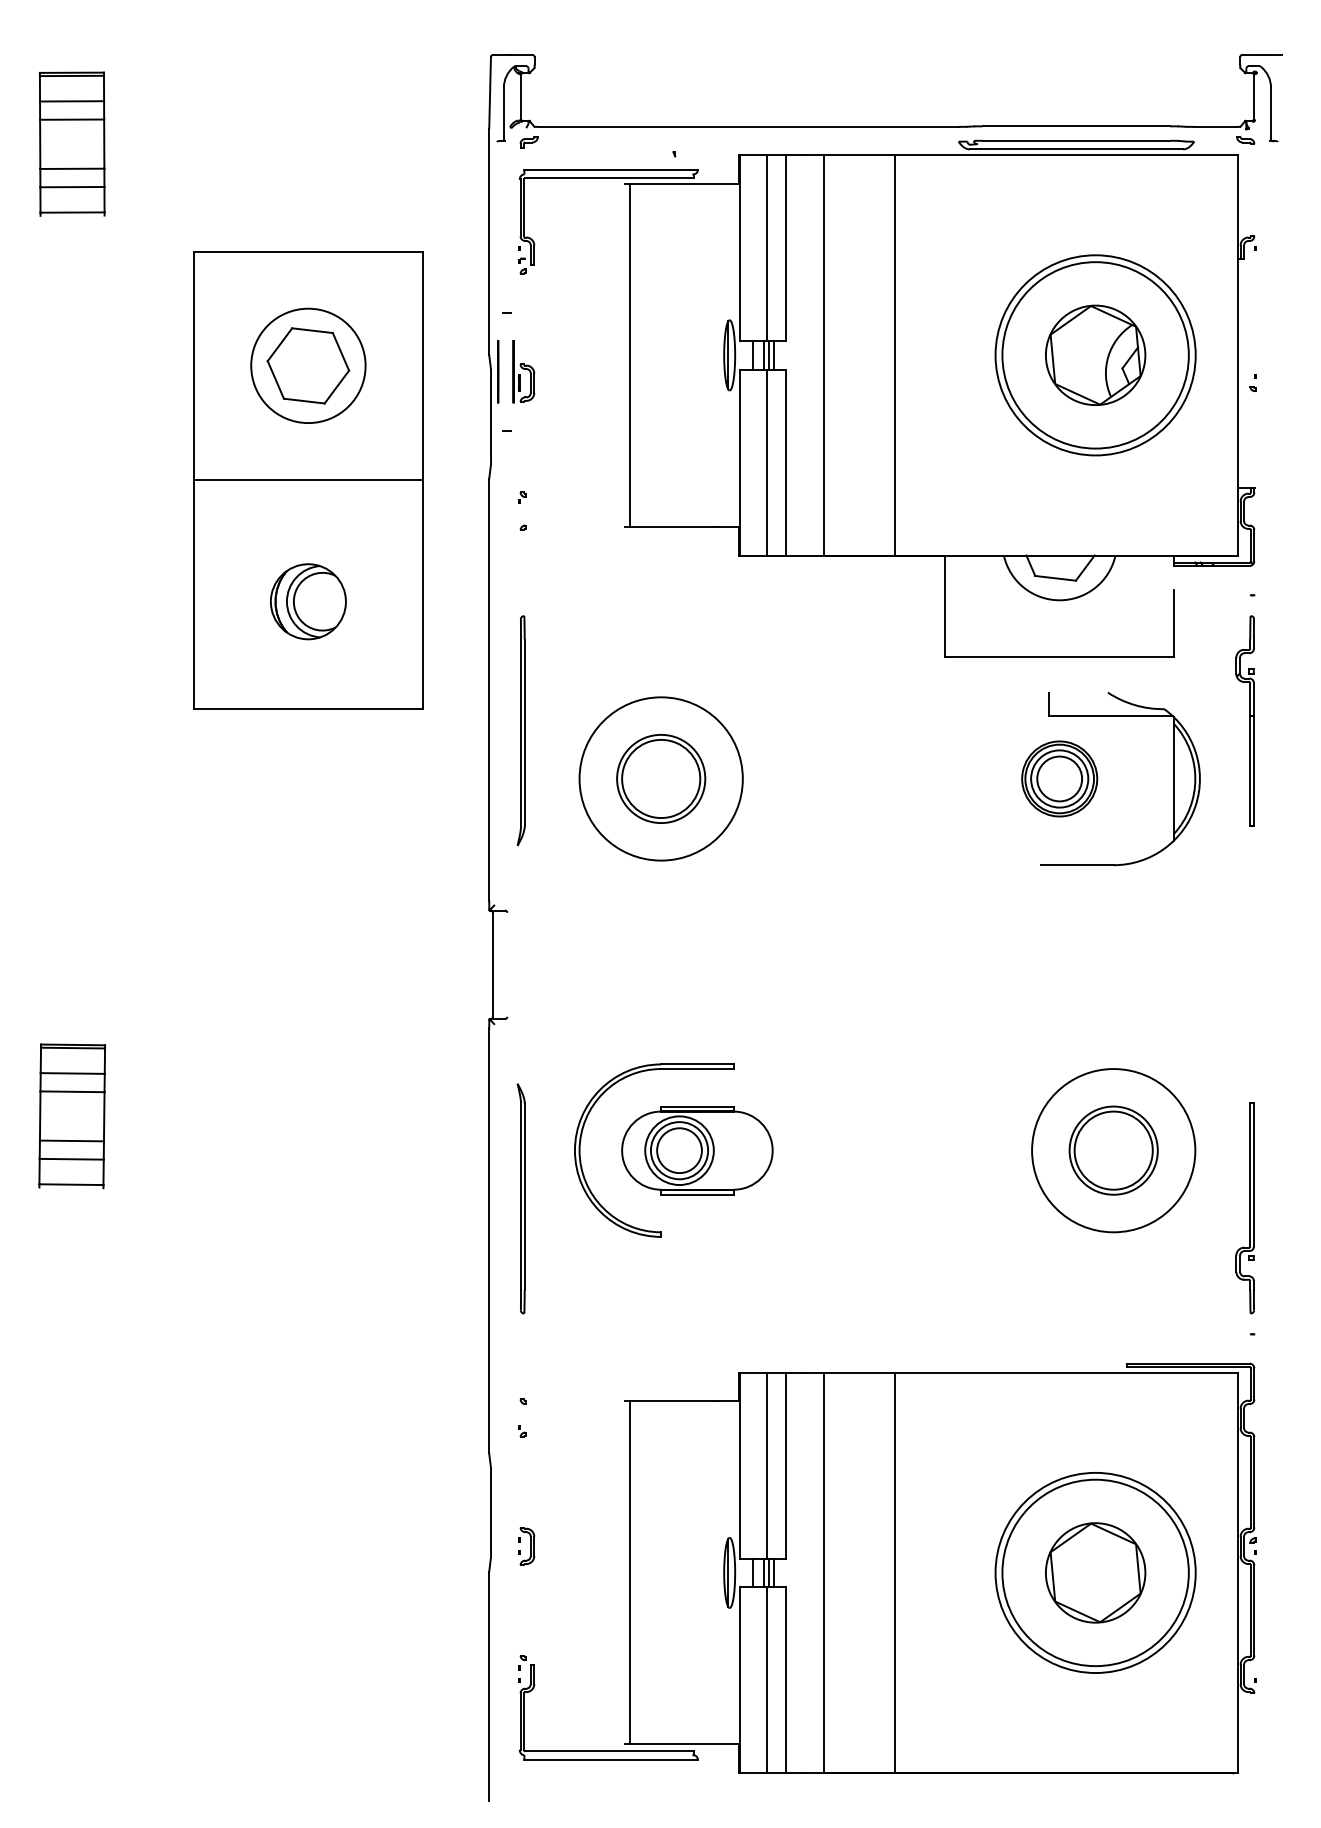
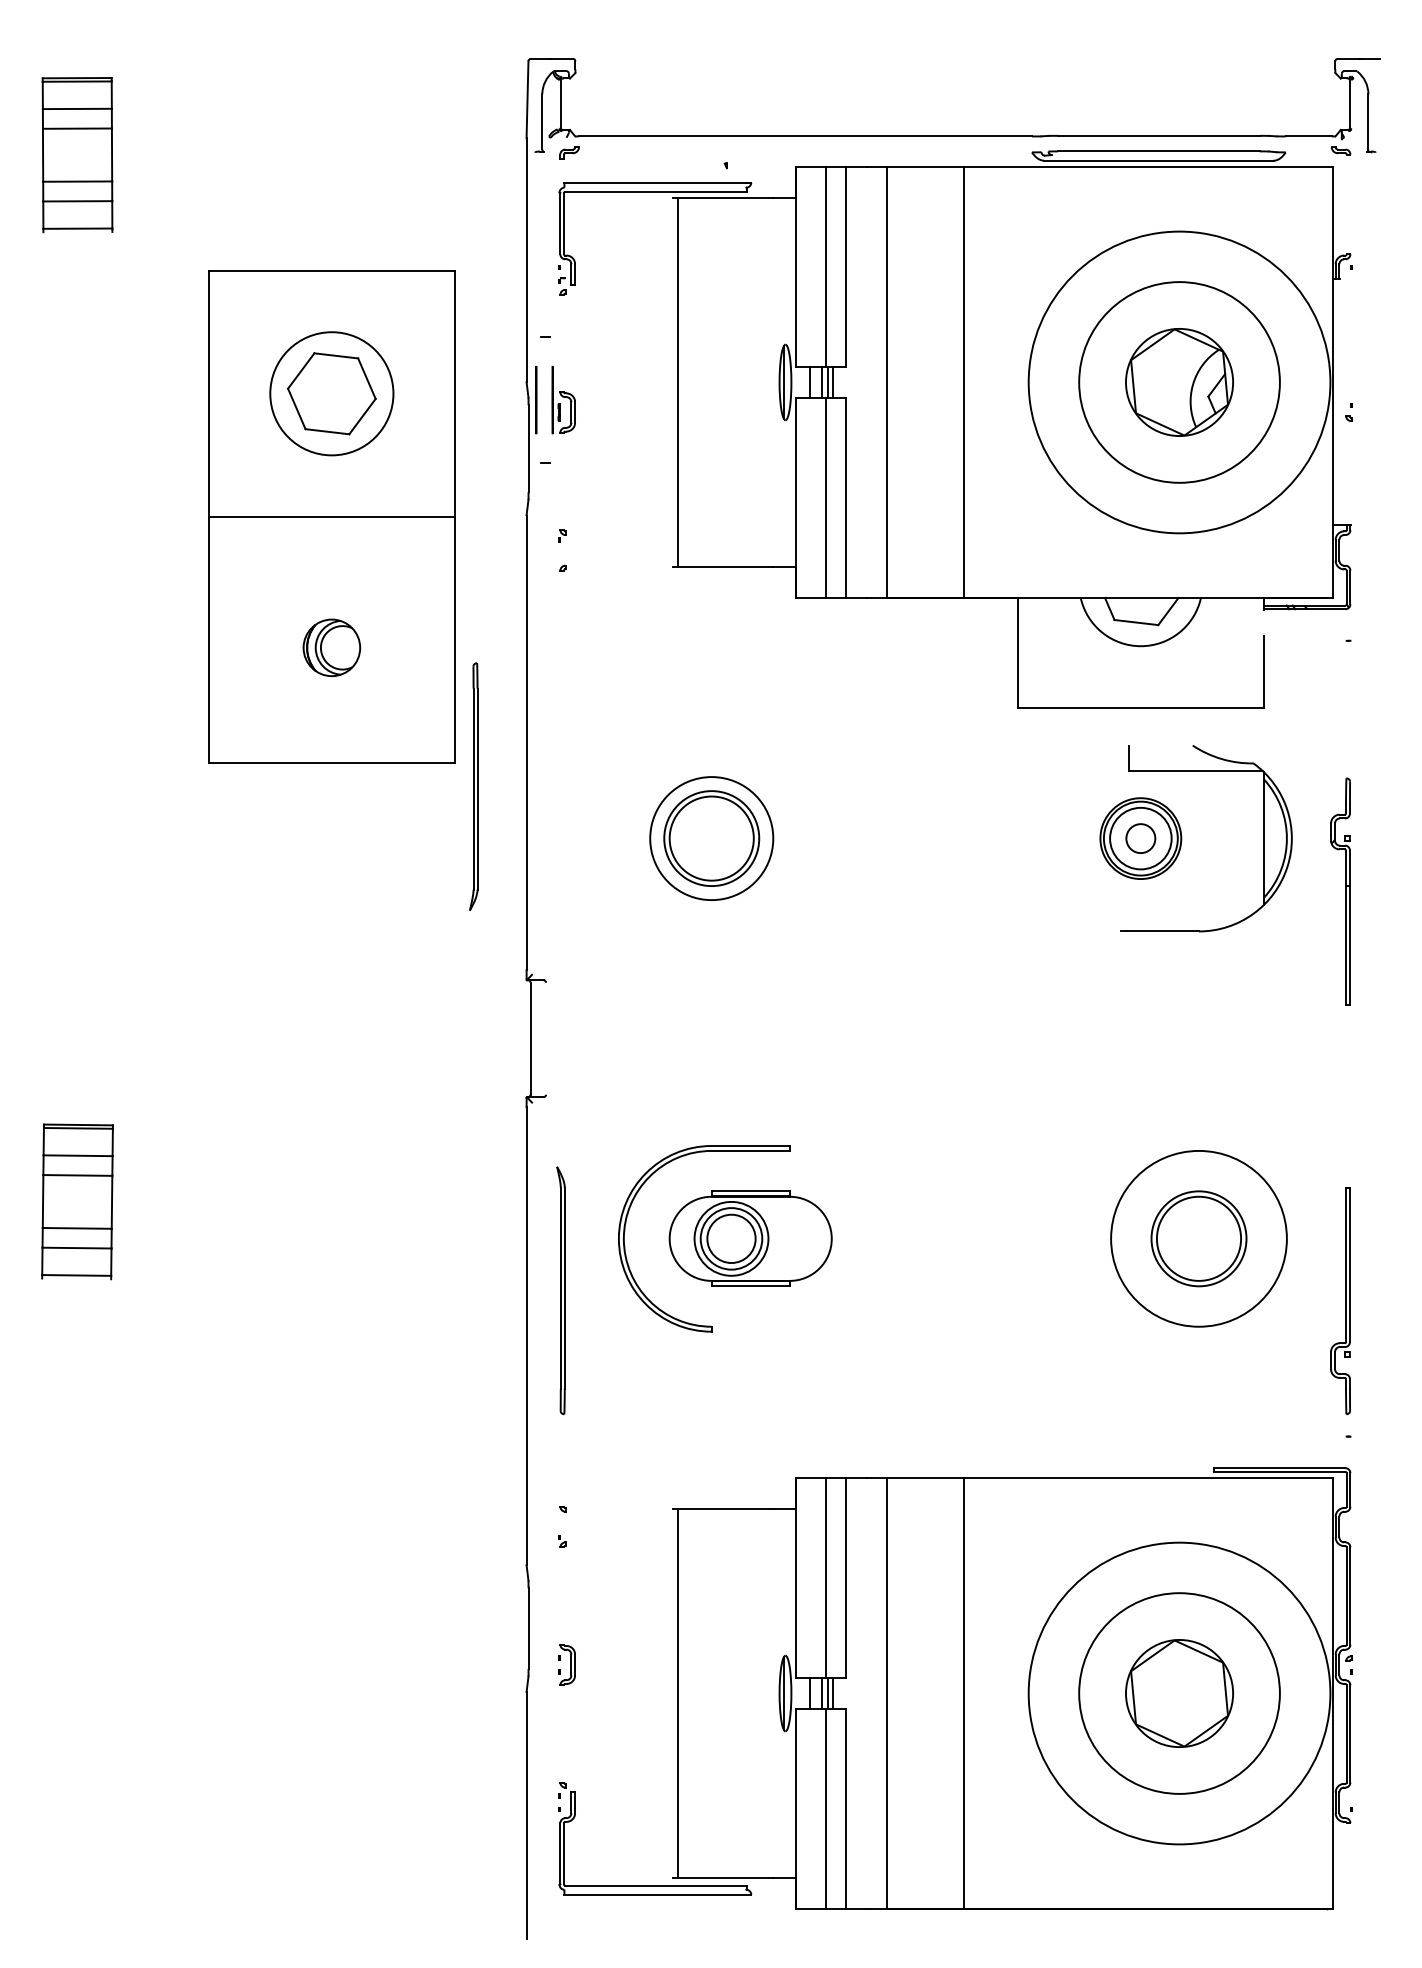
circle: (1095, 355) -> (1179, 382), size x1.4
part: (308, 601) -> (331, 647), size x0.7
part: (1244, 720) -> (1339, 890), moved
part: (520, 730) -> (473, 786), moved
circle: (660, 778) -> (711, 838), size x0.7
circle: (1059, 778) -> (1140, 838), size x0.6
circle: (1095, 1572) -> (1179, 1693), size x1.4

